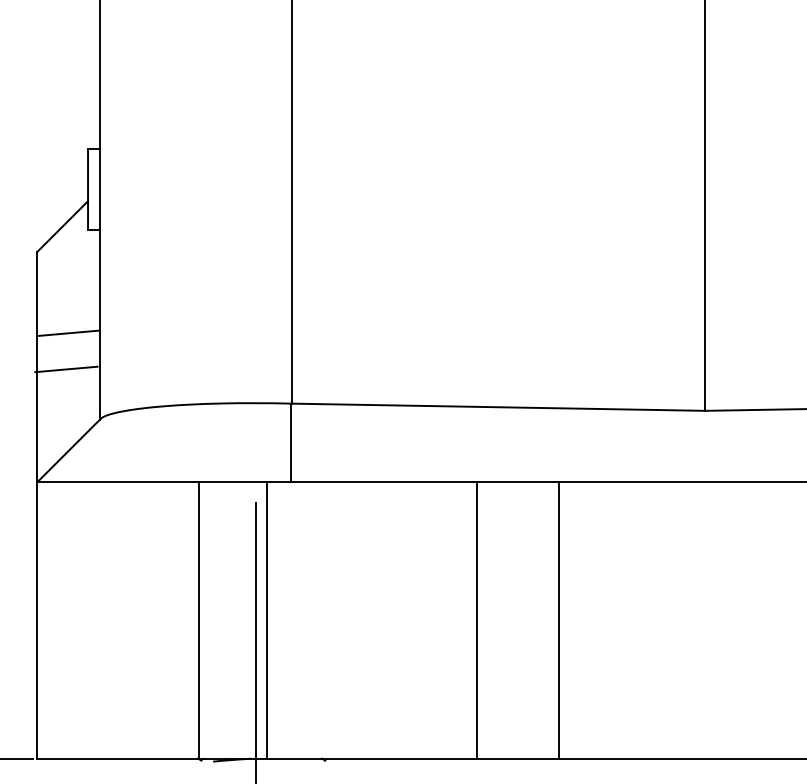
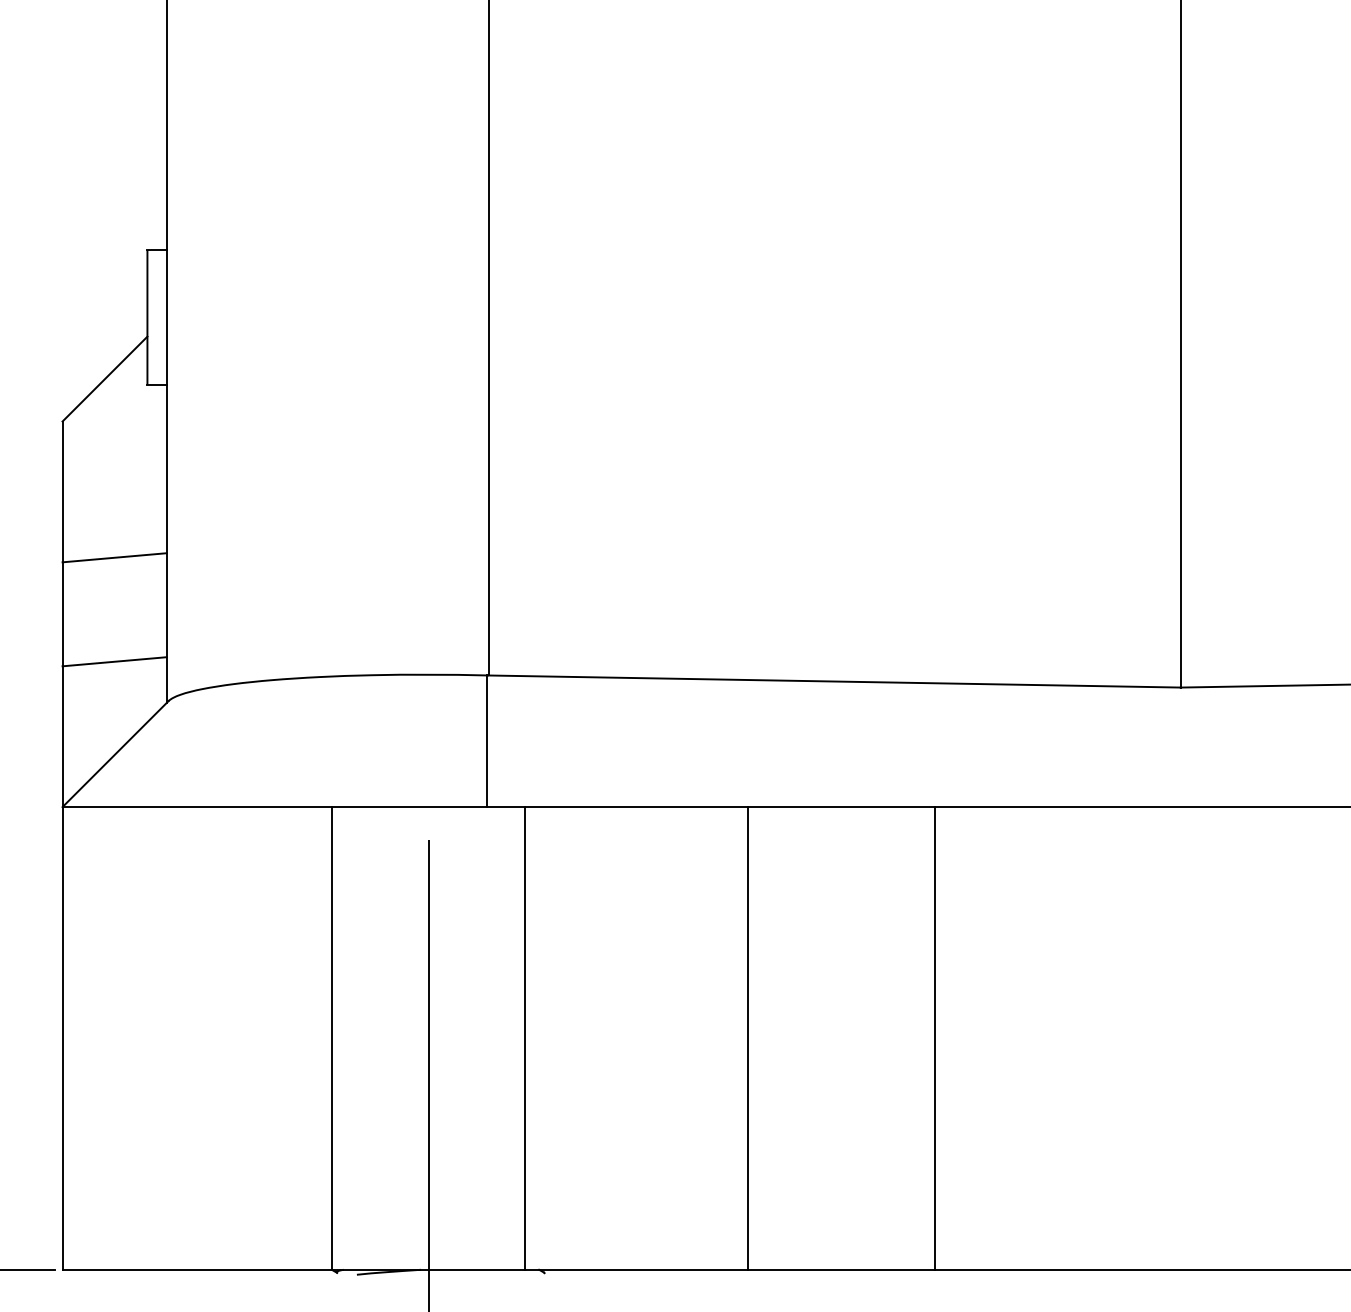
line: (66, 369) -> (114, 661), moved
line: (266, 620) -> (524, 1038), moved
line: (476, 620) -> (747, 1038), moved

